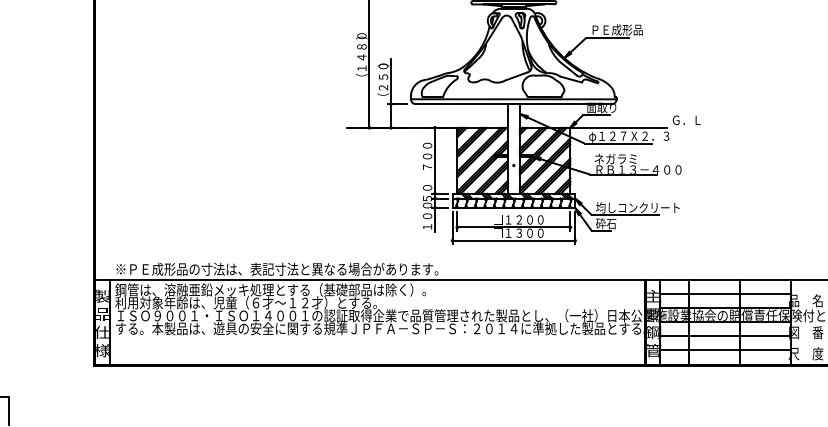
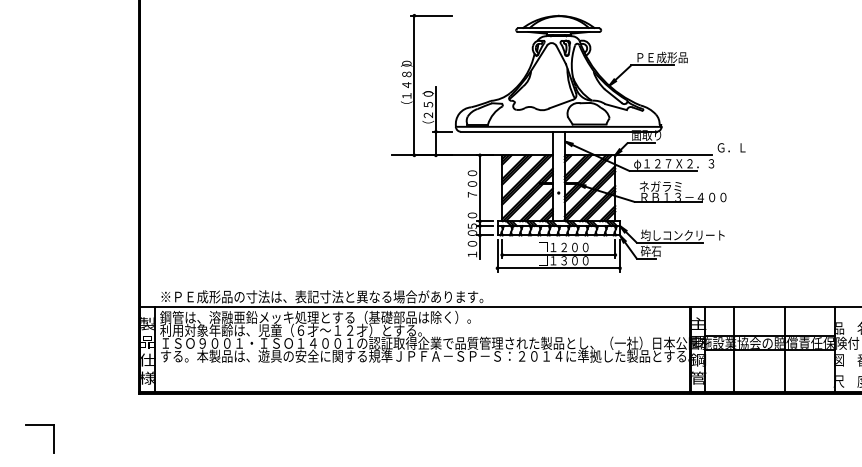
line: (725, 293) -> (770, 321), removed
line: (725, 335) -> (770, 363), removed
line: (725, 350) -> (770, 378), removed

